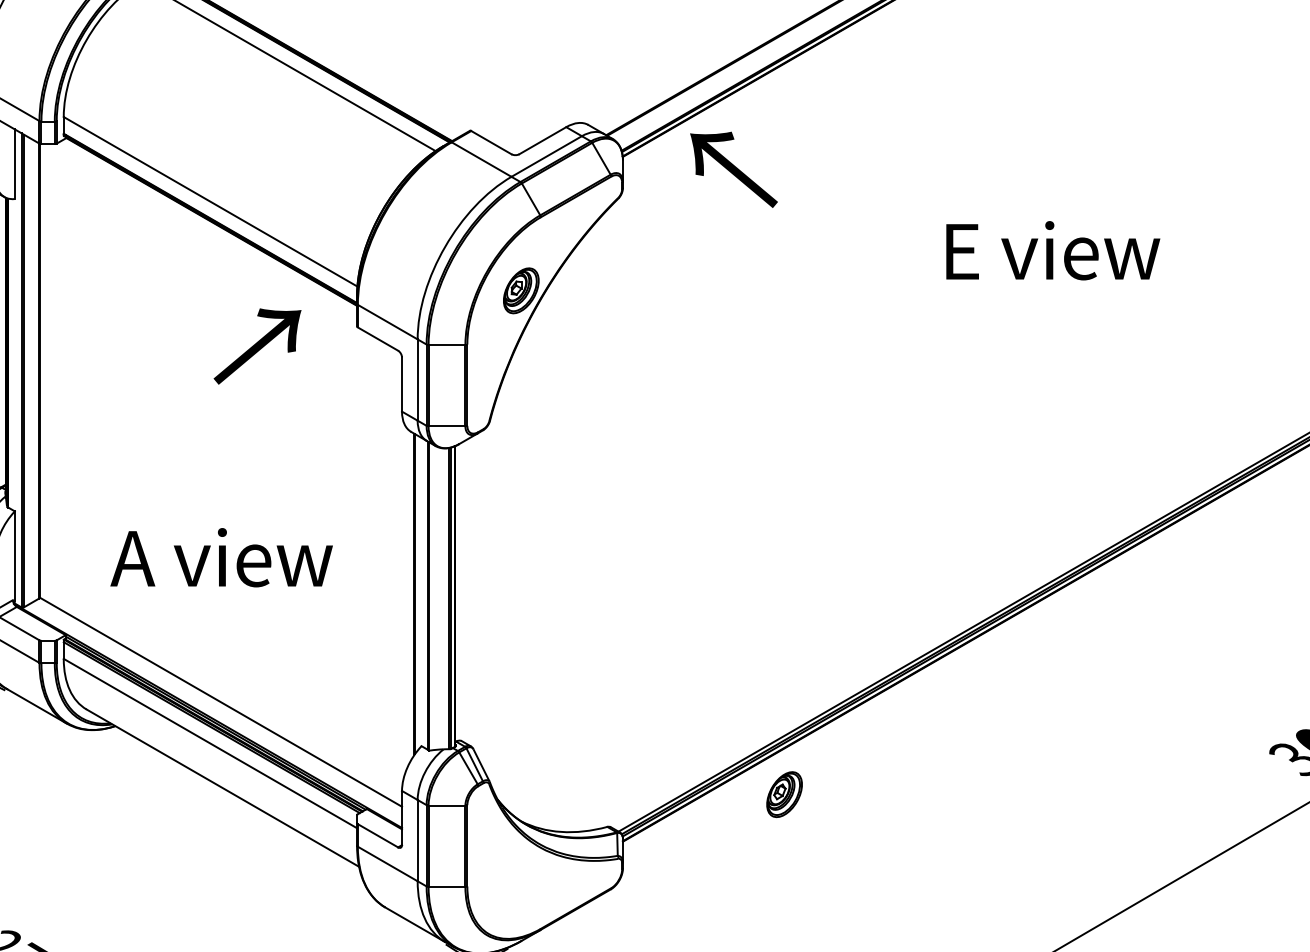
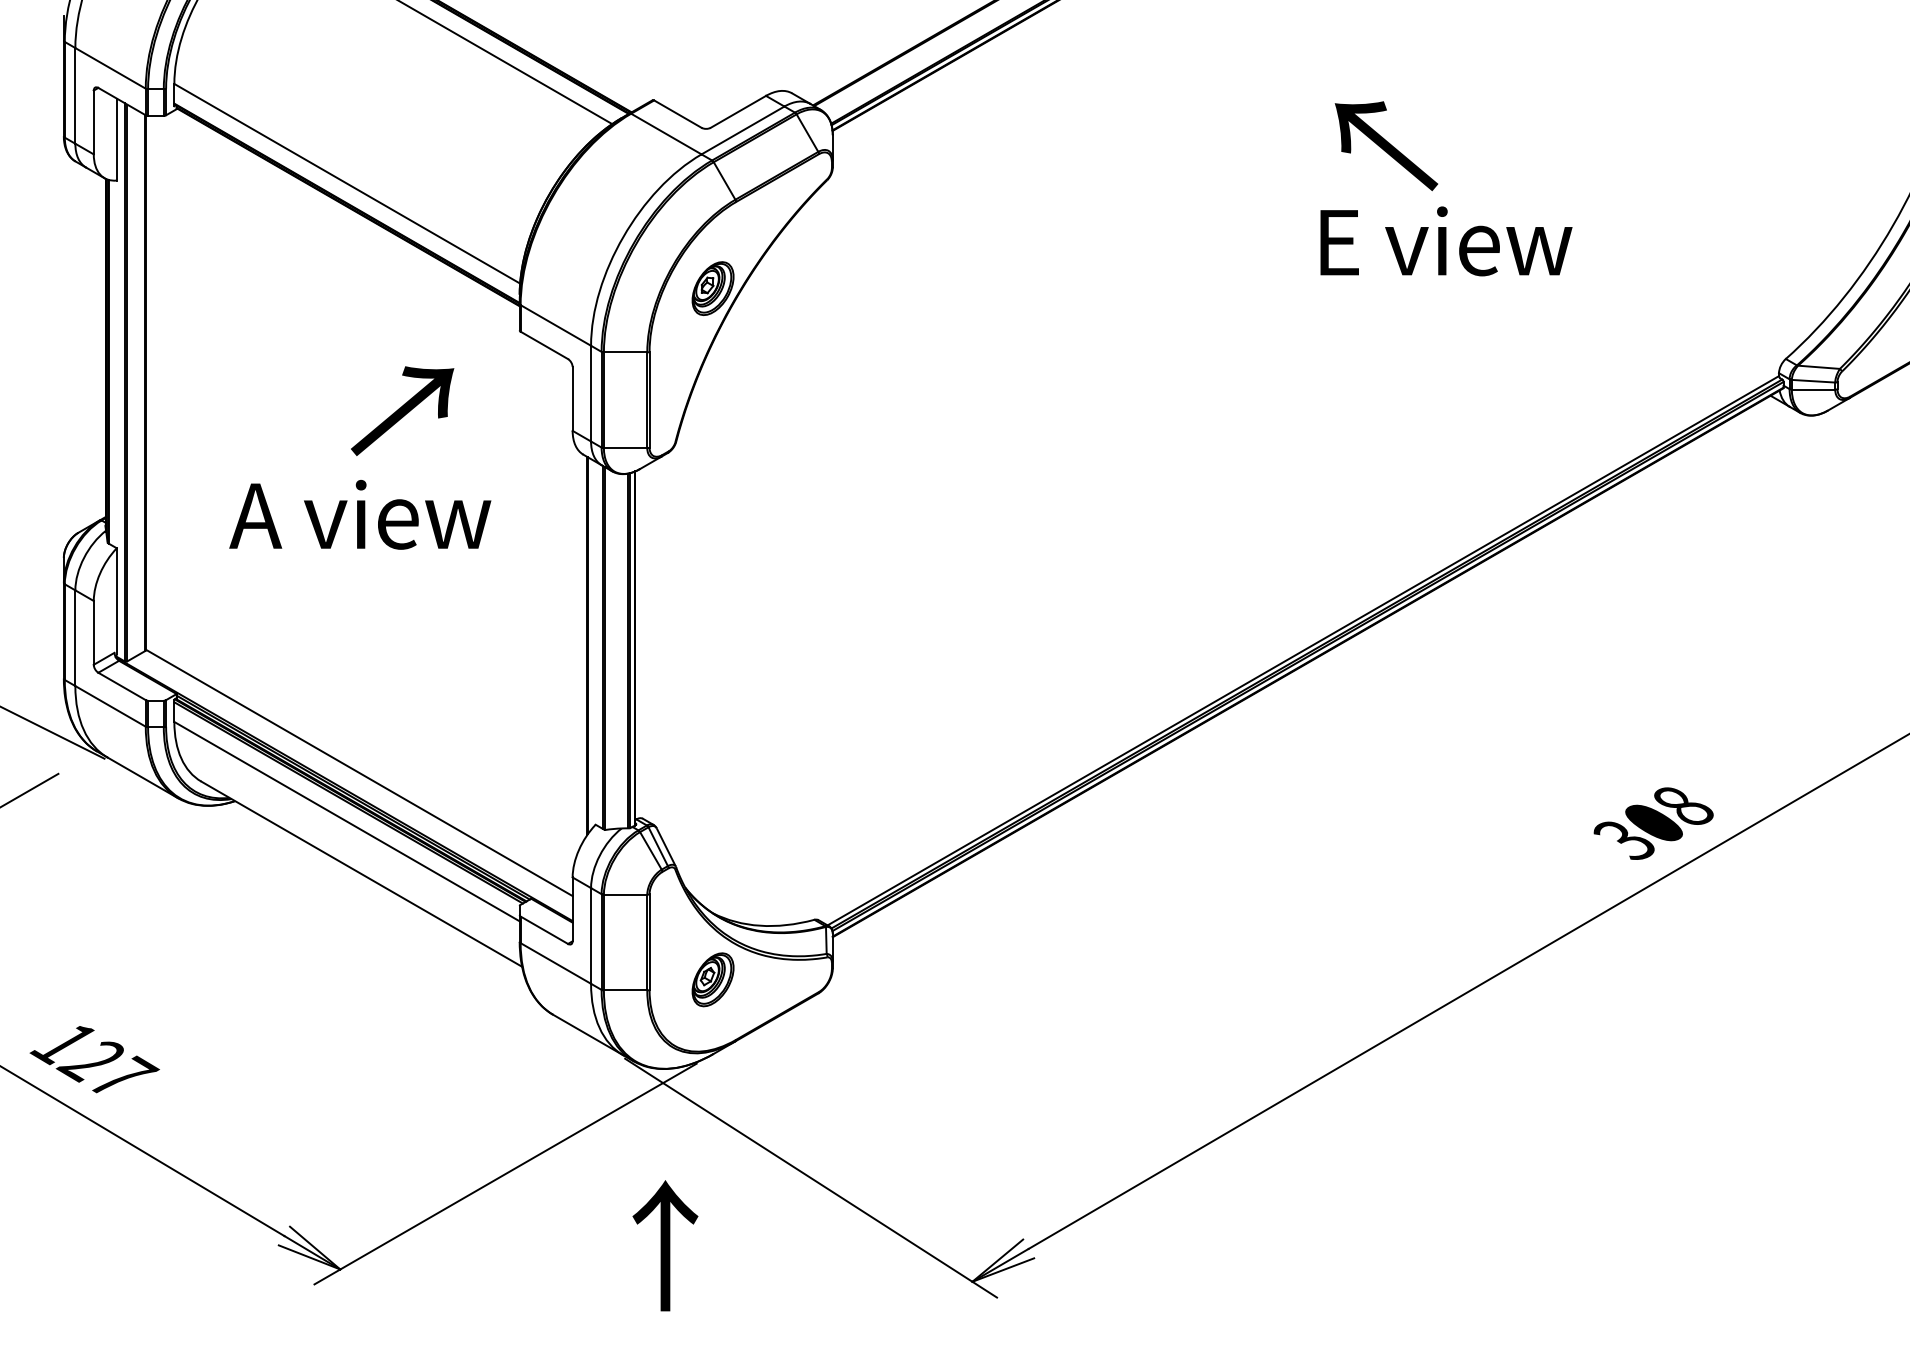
text: (733, 170) -> (1386, 146), moved
text: (1053, 250) -> (1446, 241), moved
text: (257, 345) -> (402, 410), moved
text: (221, 557) -> (360, 514), moved
part: (784, 794) -> (712, 979), moved

